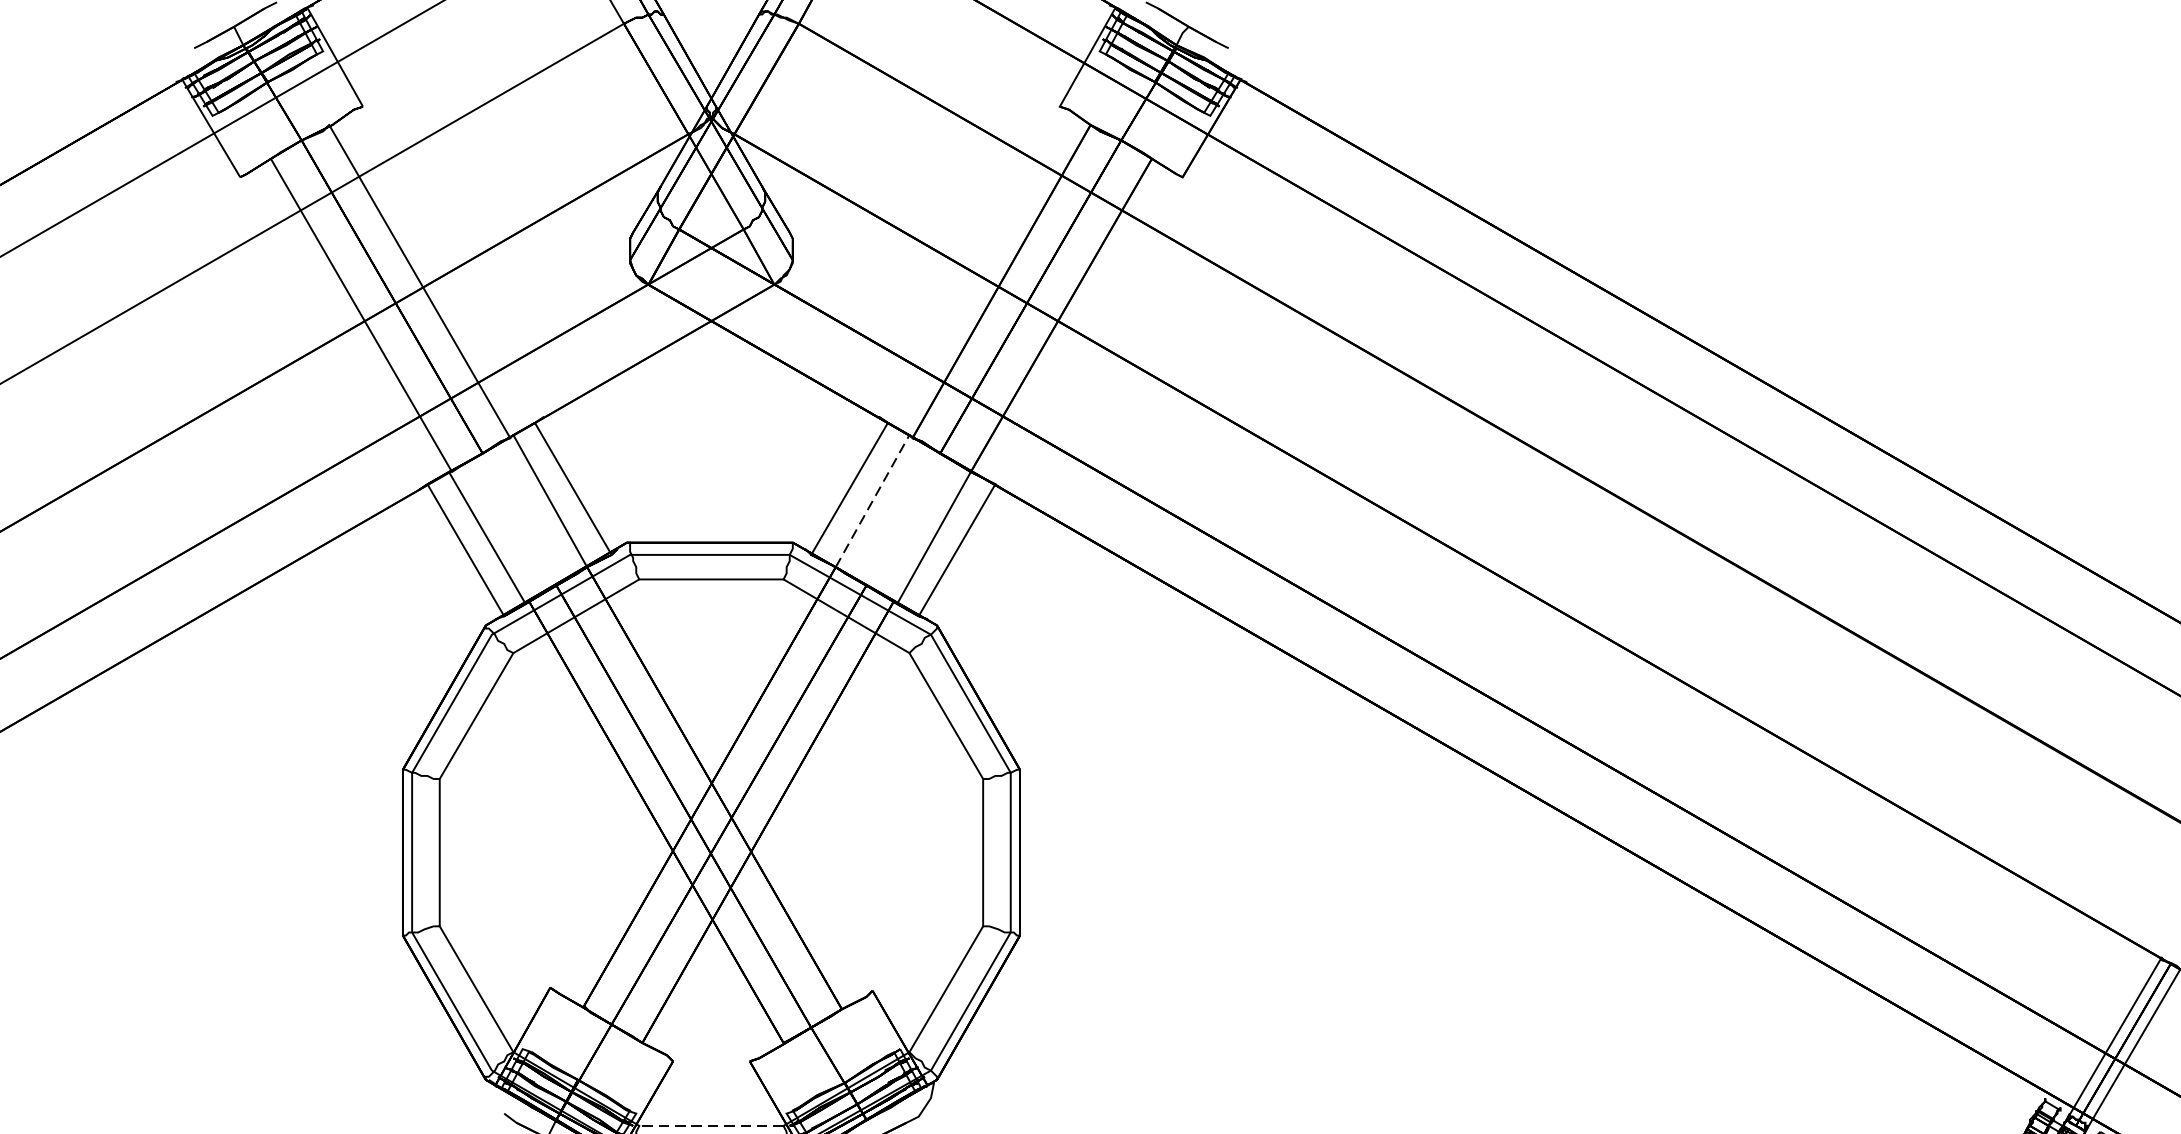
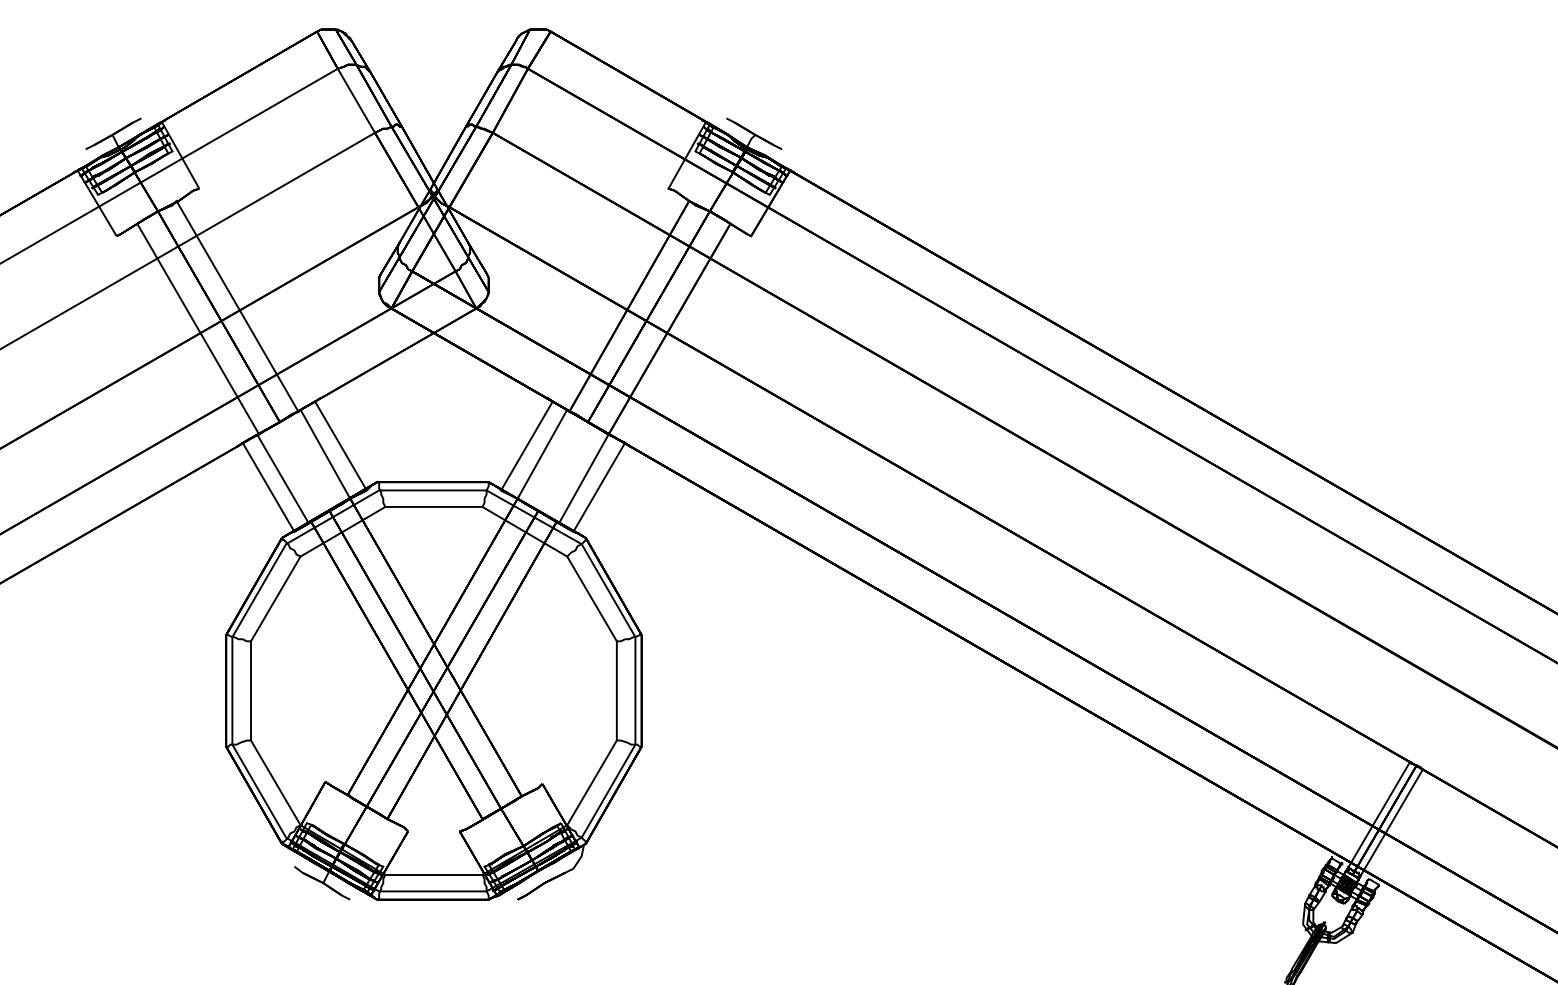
line: (872, 501) -> (542, 454), dashed -> solid
line: (710, 1125) -> (433, 874), dashed -> solid

